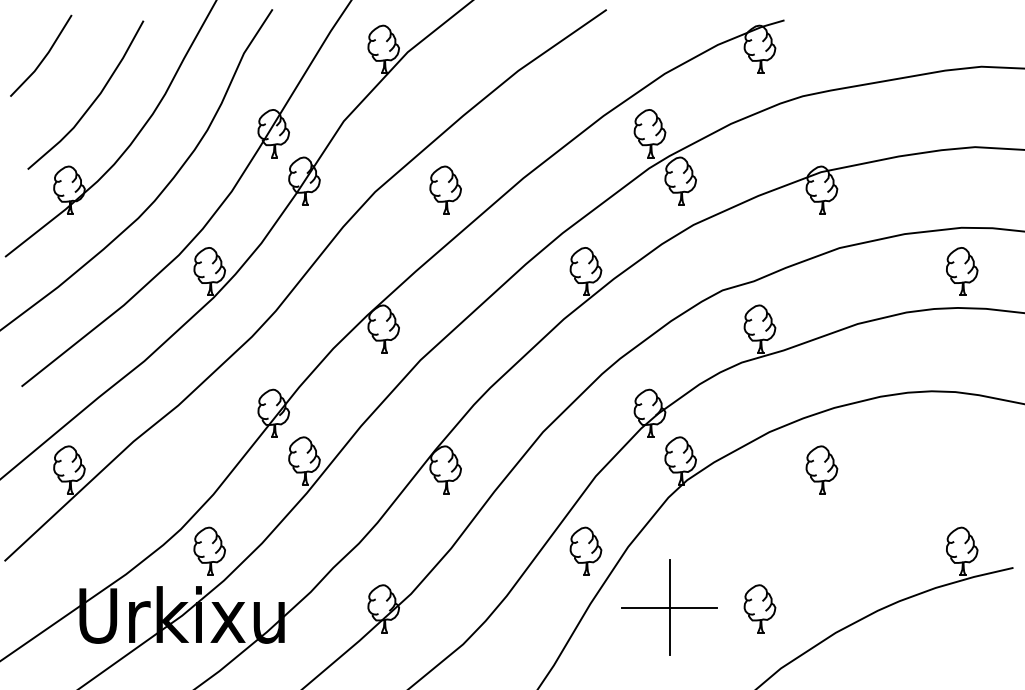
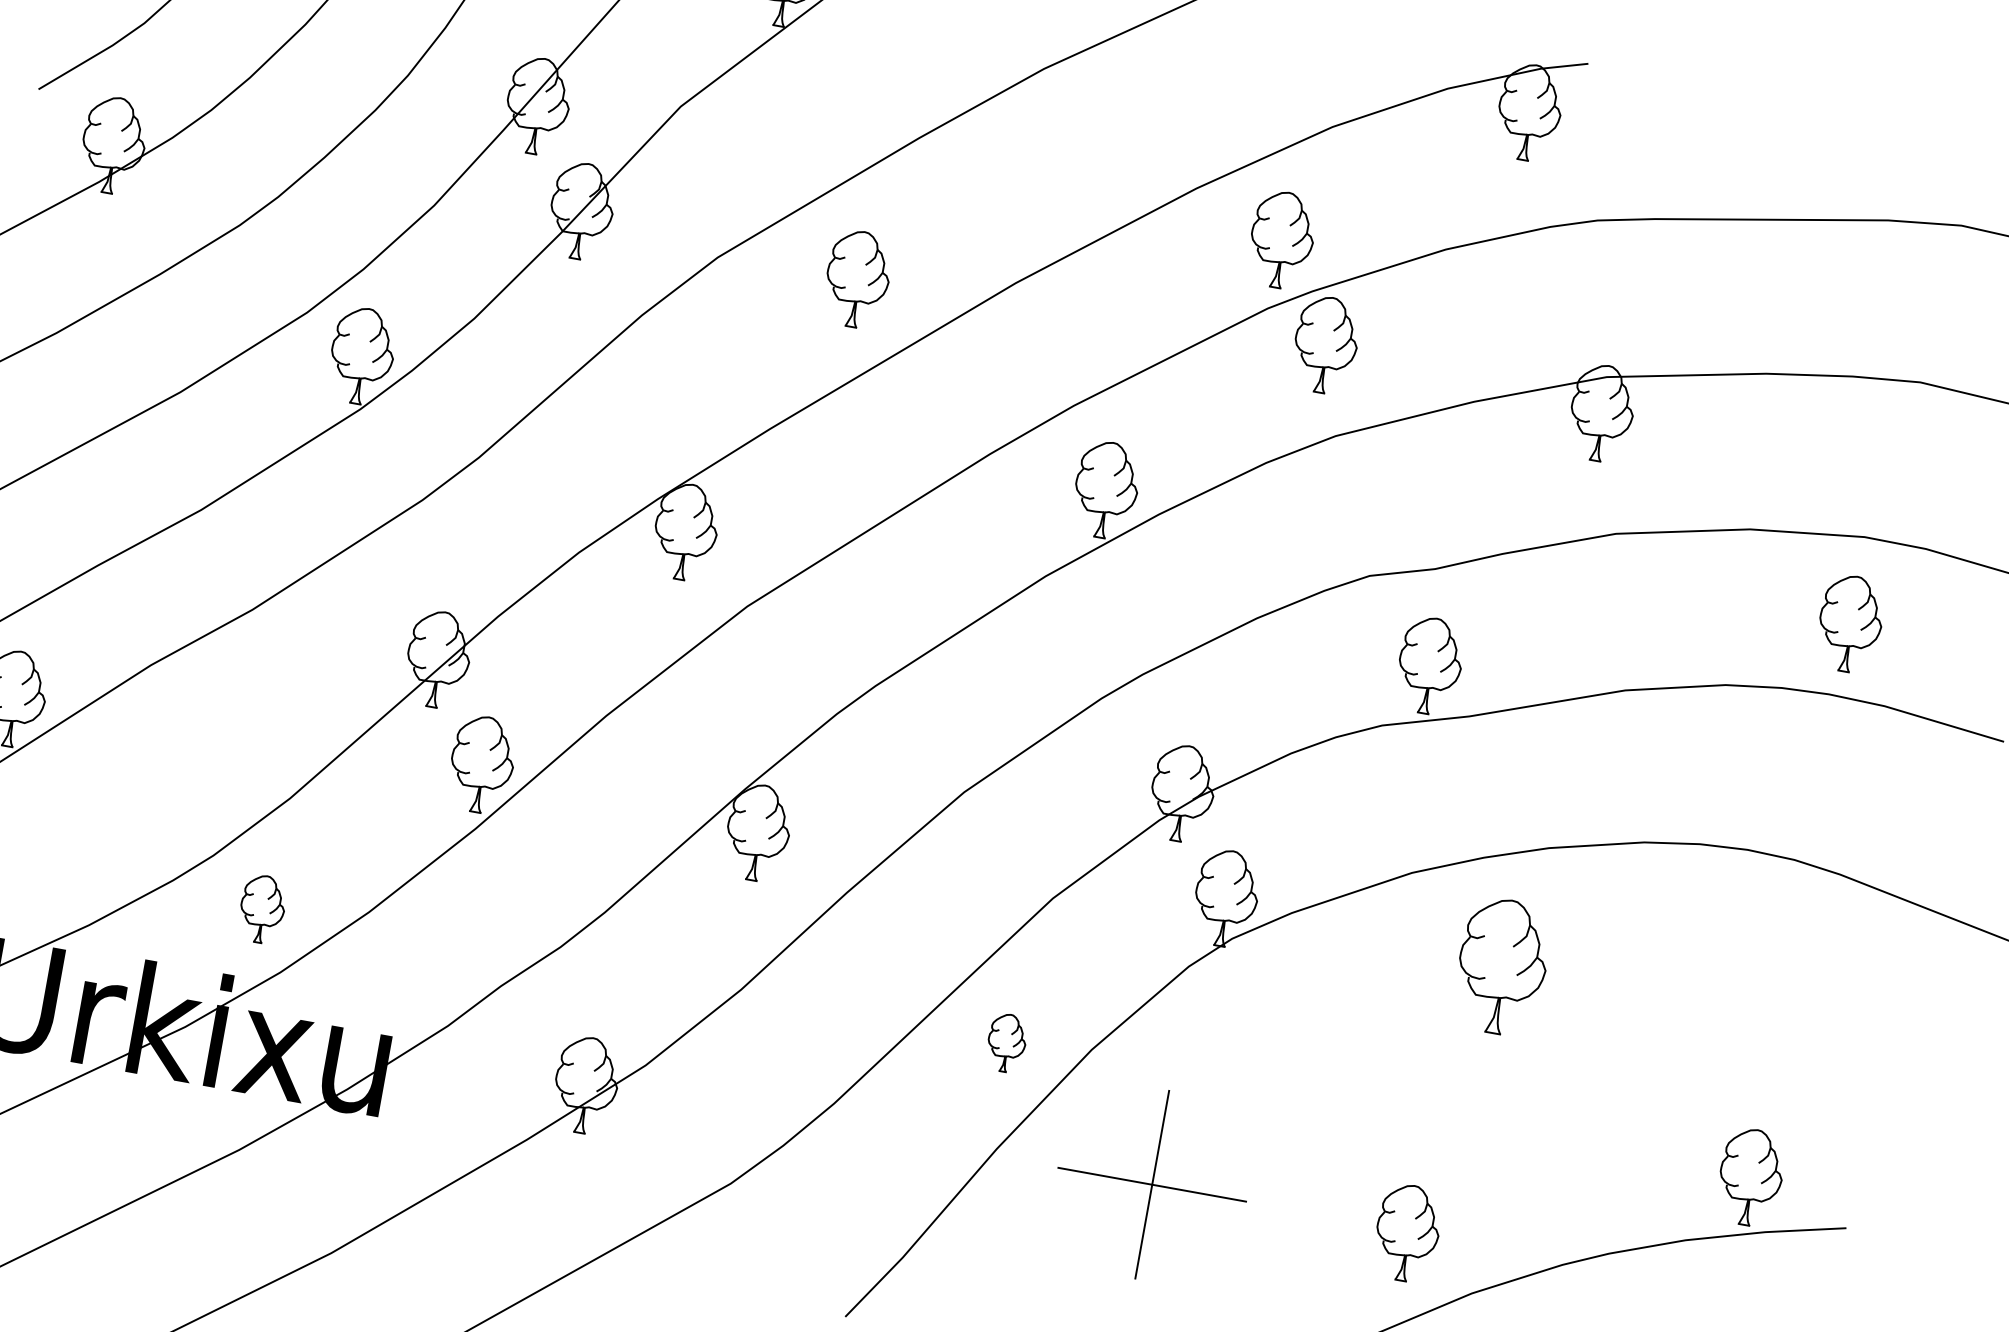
part: (821, 469) -> (1501, 965), size x1.4
part: (209, 550) -> (262, 907), size x0.7
part: (585, 550) -> (1006, 1041), size x0.6
part: (759, 608) -> (1406, 1232), moved

